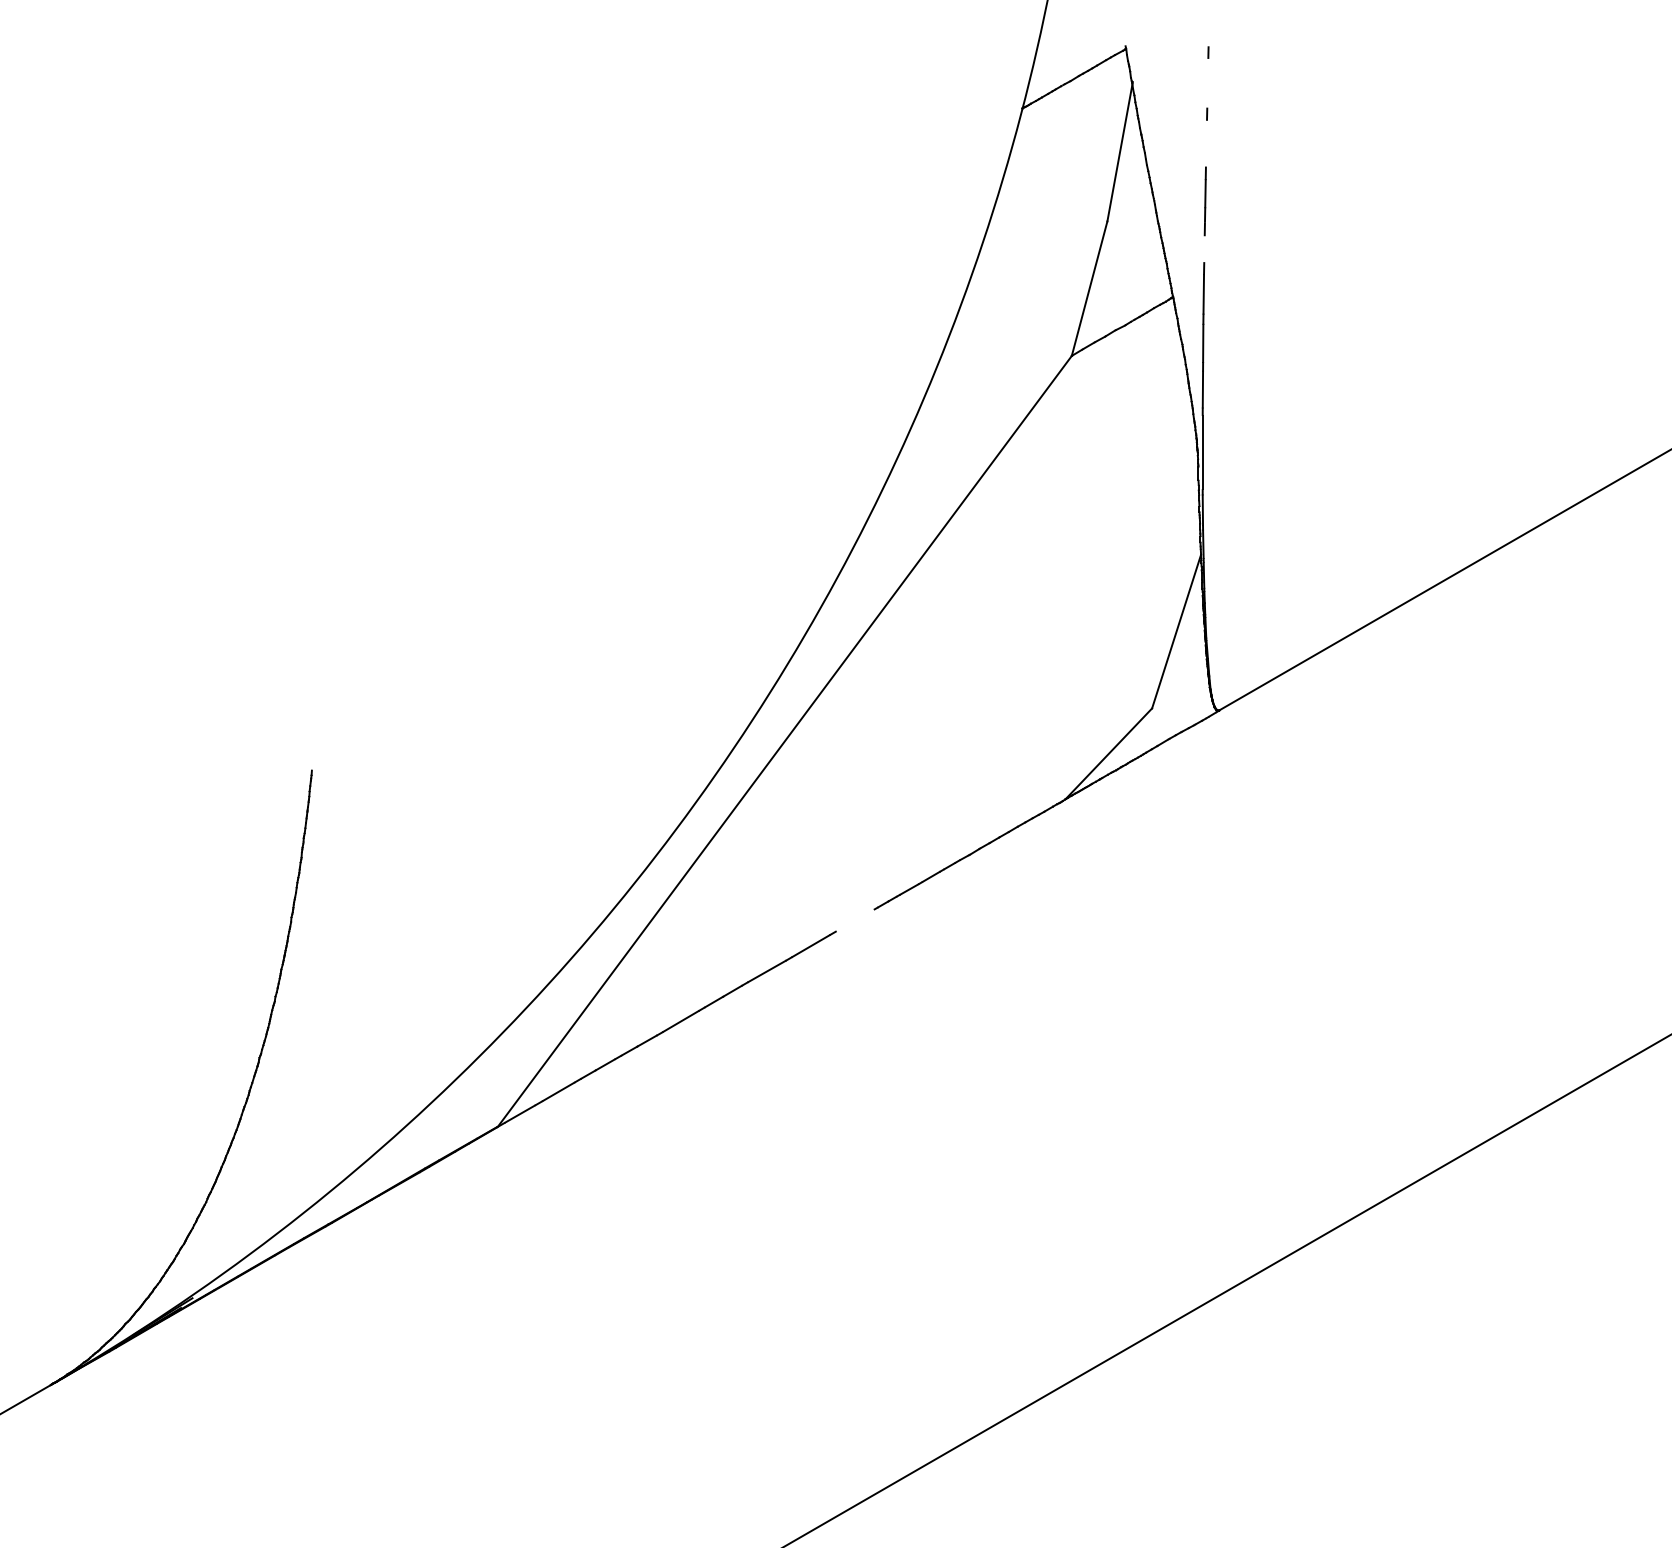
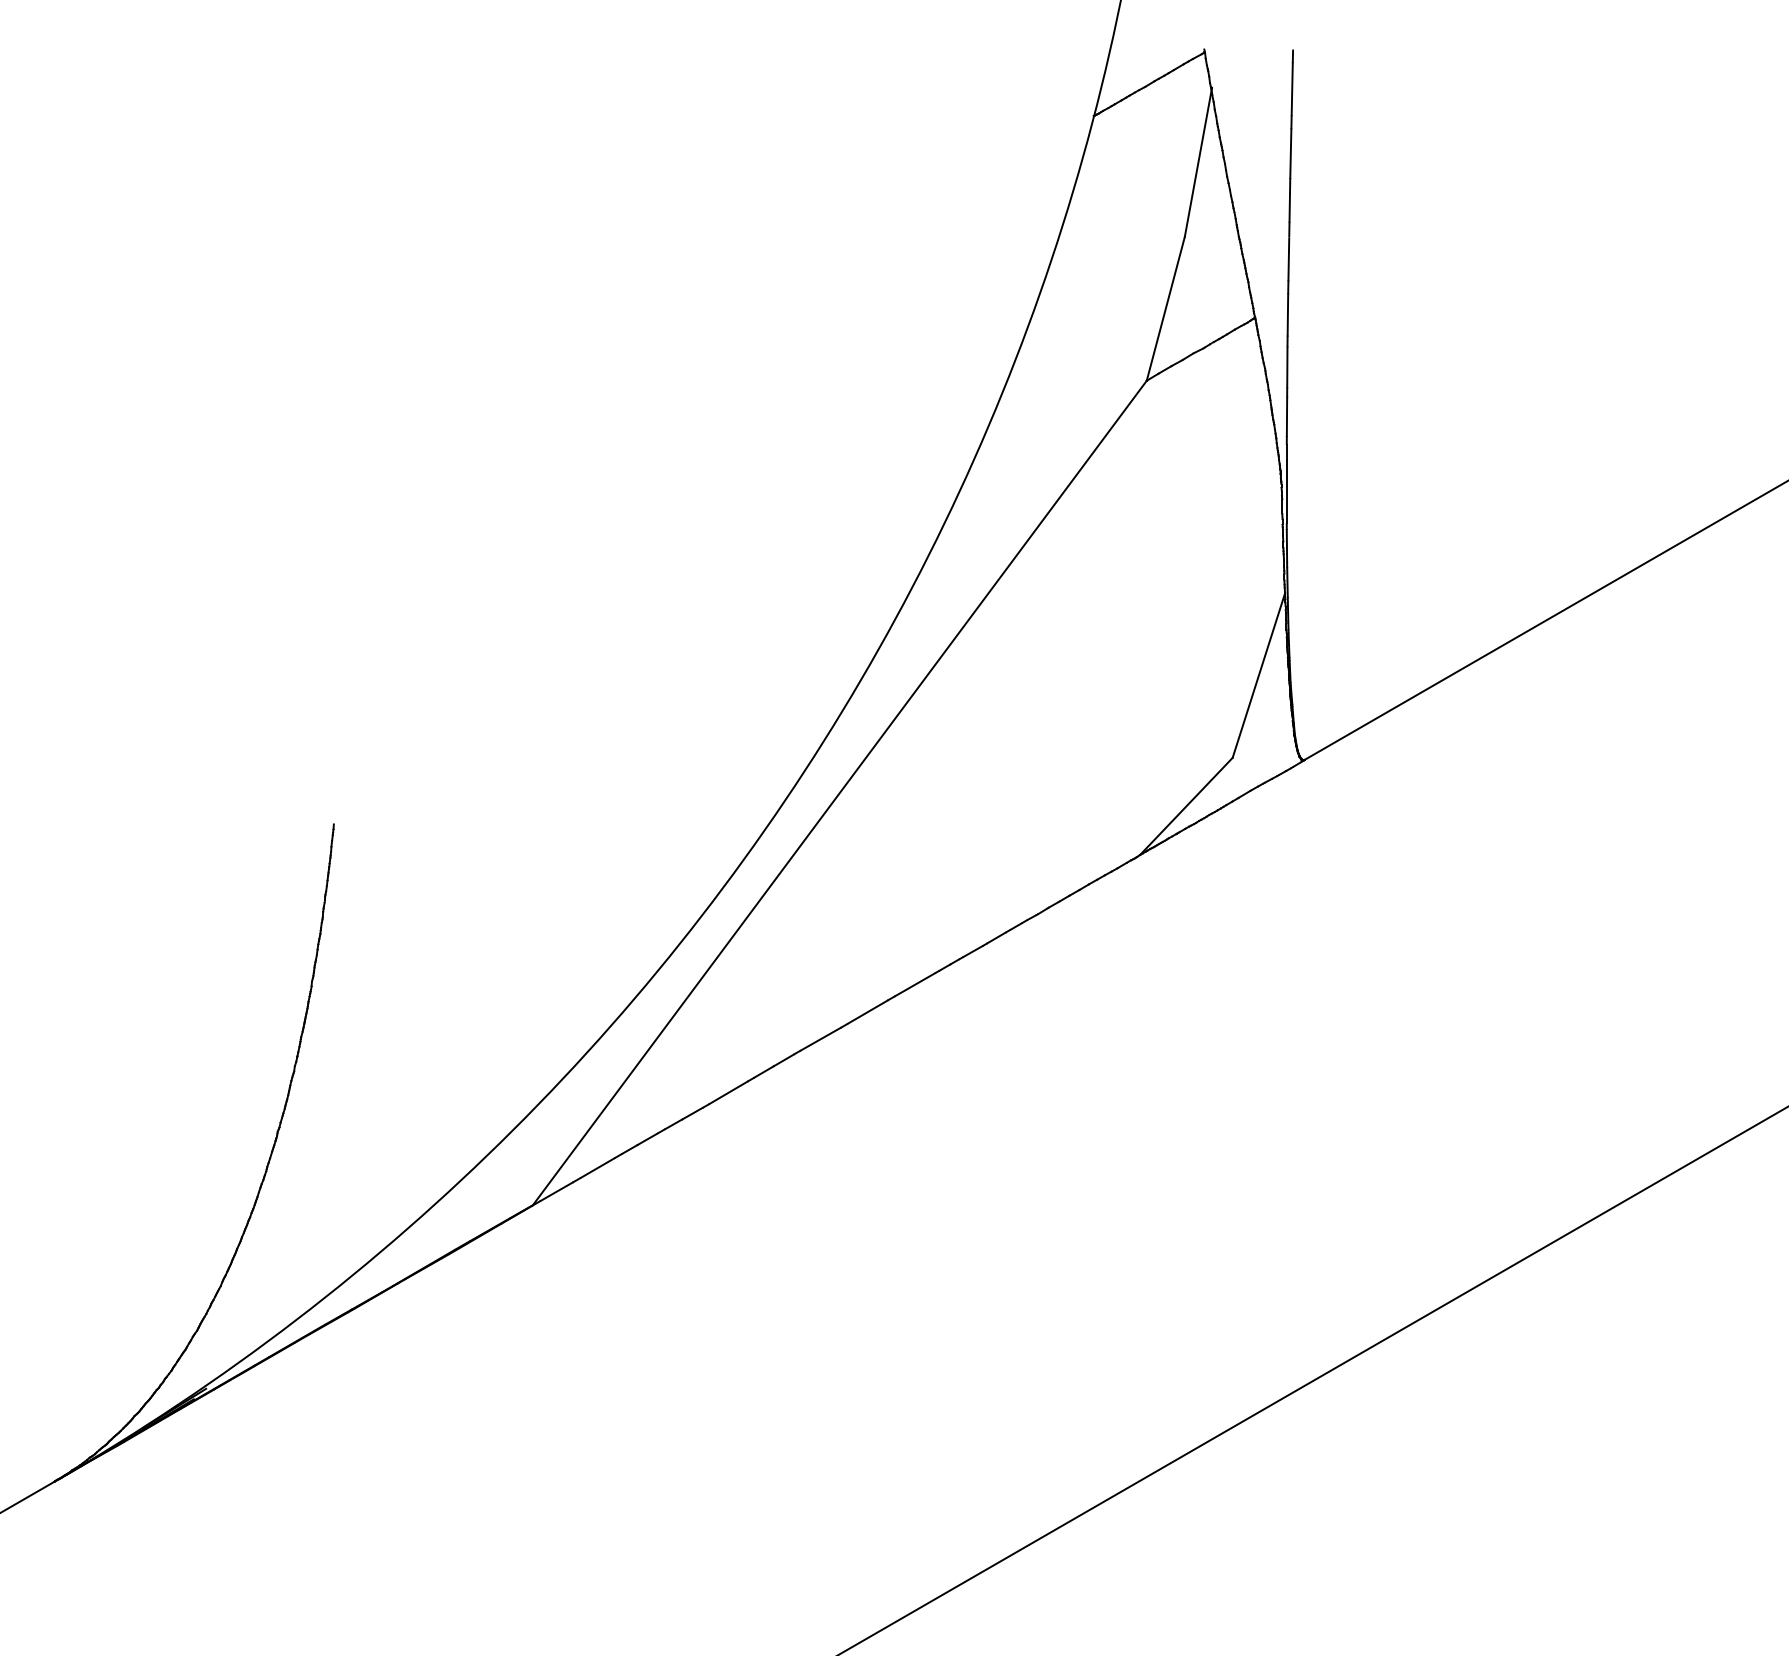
line: (1207, 83) -> (1291, 89), added
line: (1206, 143) -> (1290, 153), added
line: (1204, 249) -> (1288, 266), added
line: (854, 920) -> (914, 984), added

